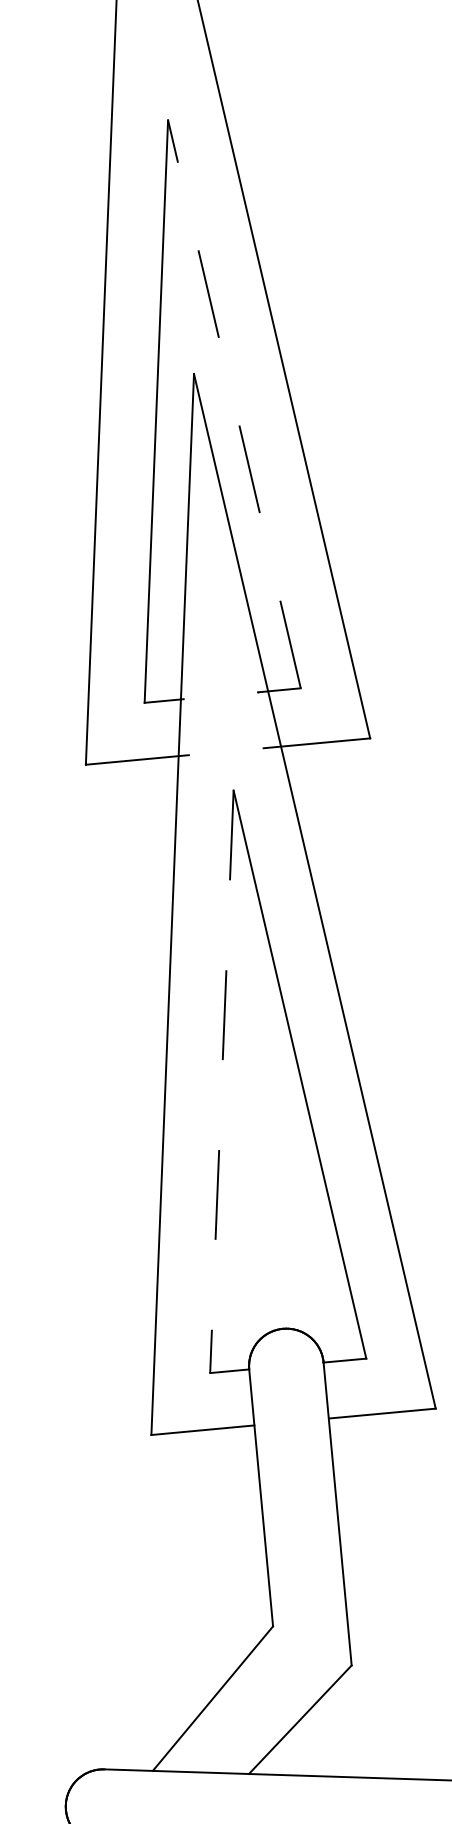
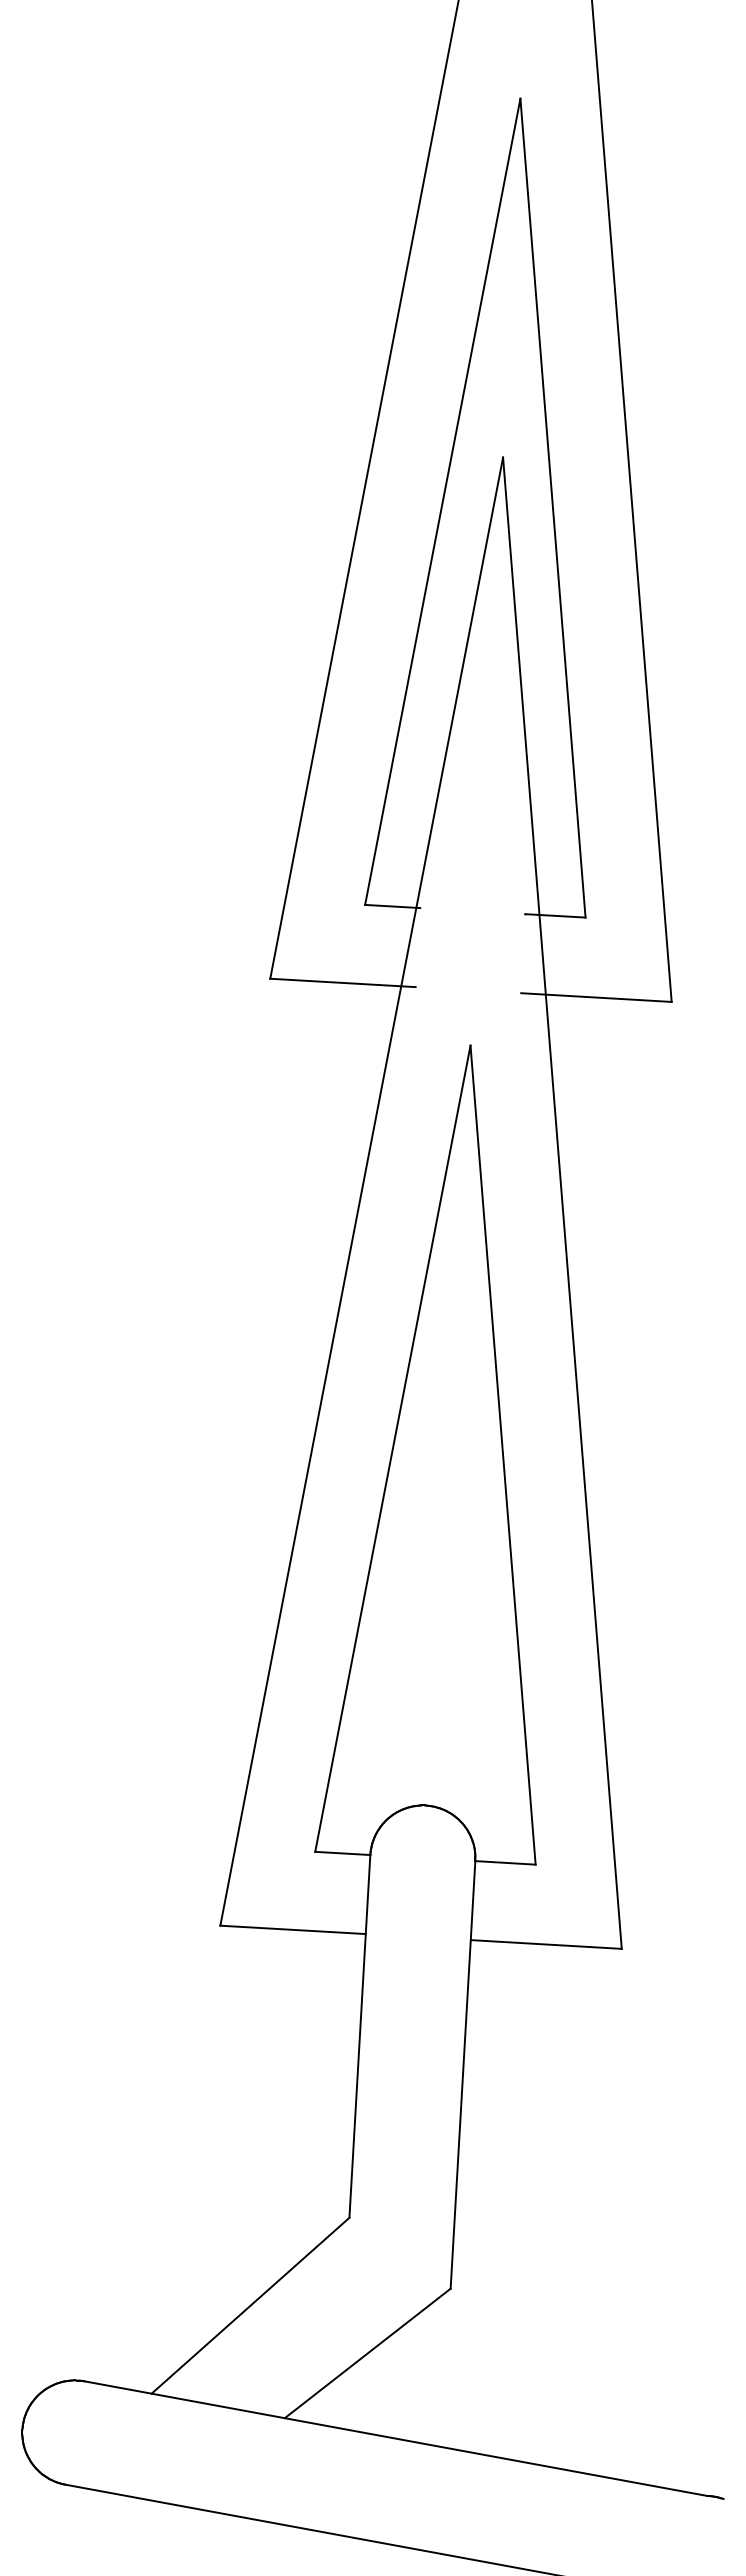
line: (234, 404) -> (552, 508), dashed -> solid
line: (221, 1081) -> (392, 1448), dashed -> solid

